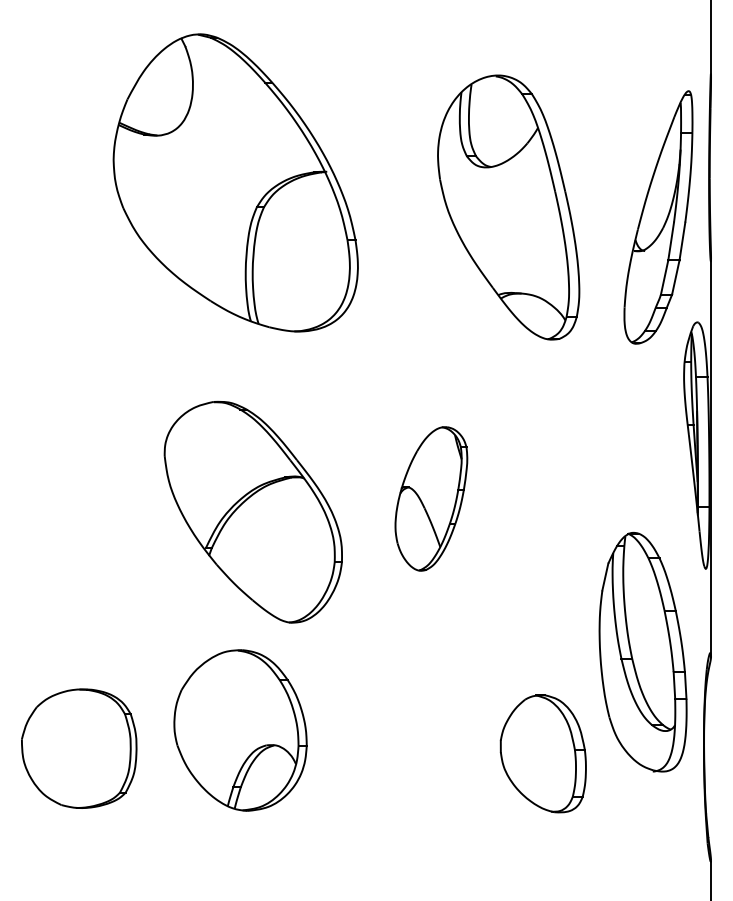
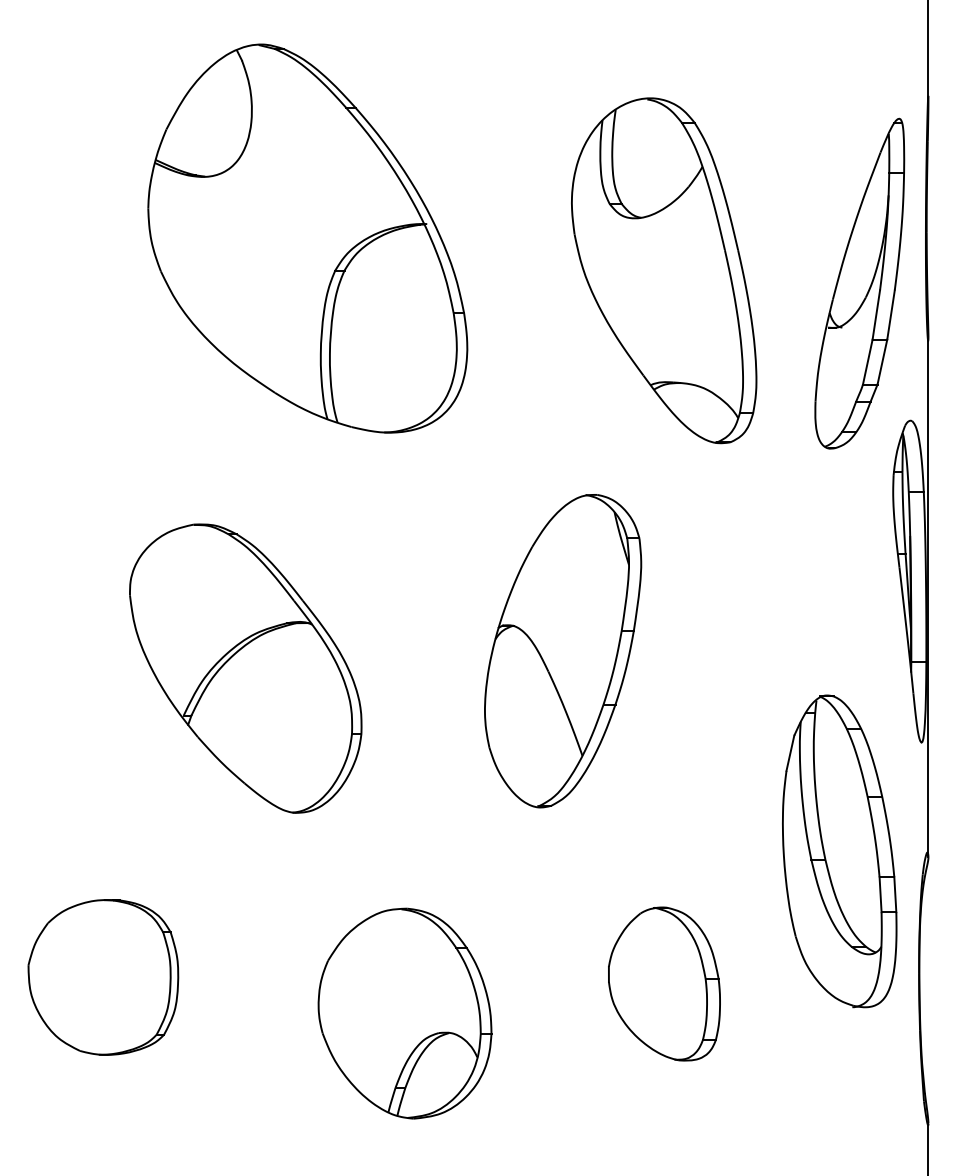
part: (431, 499) -> (563, 651), size x1.67
part: (253, 512) -> (245, 668), moved
part: (240, 730) -> (404, 1013), moved
part: (543, 753) -> (664, 983), moved

